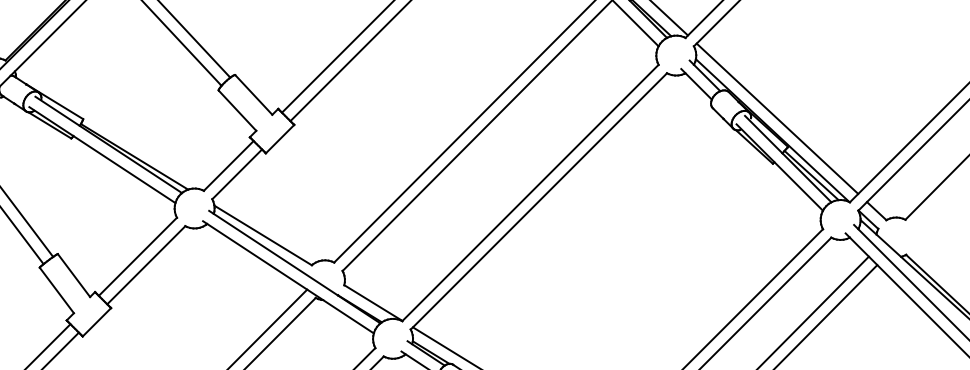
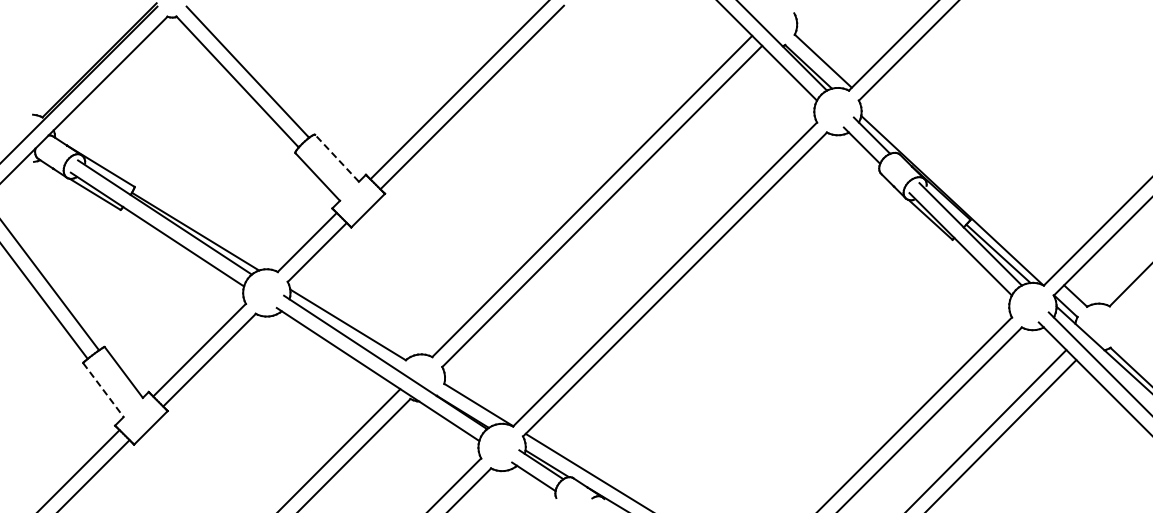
line: (253, 95) -> (336, 158), solid -> dashed
line: (777, 118) -> (957, 186), removed
line: (56, 290) -> (103, 390), solid -> dashed

